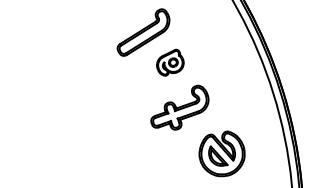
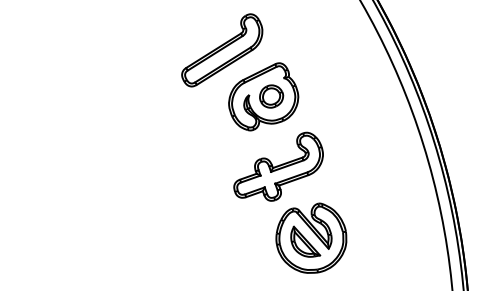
part: (170, 62) -> (264, 96), size x1.67
part: (221, 153) -> (310, 237), moved

